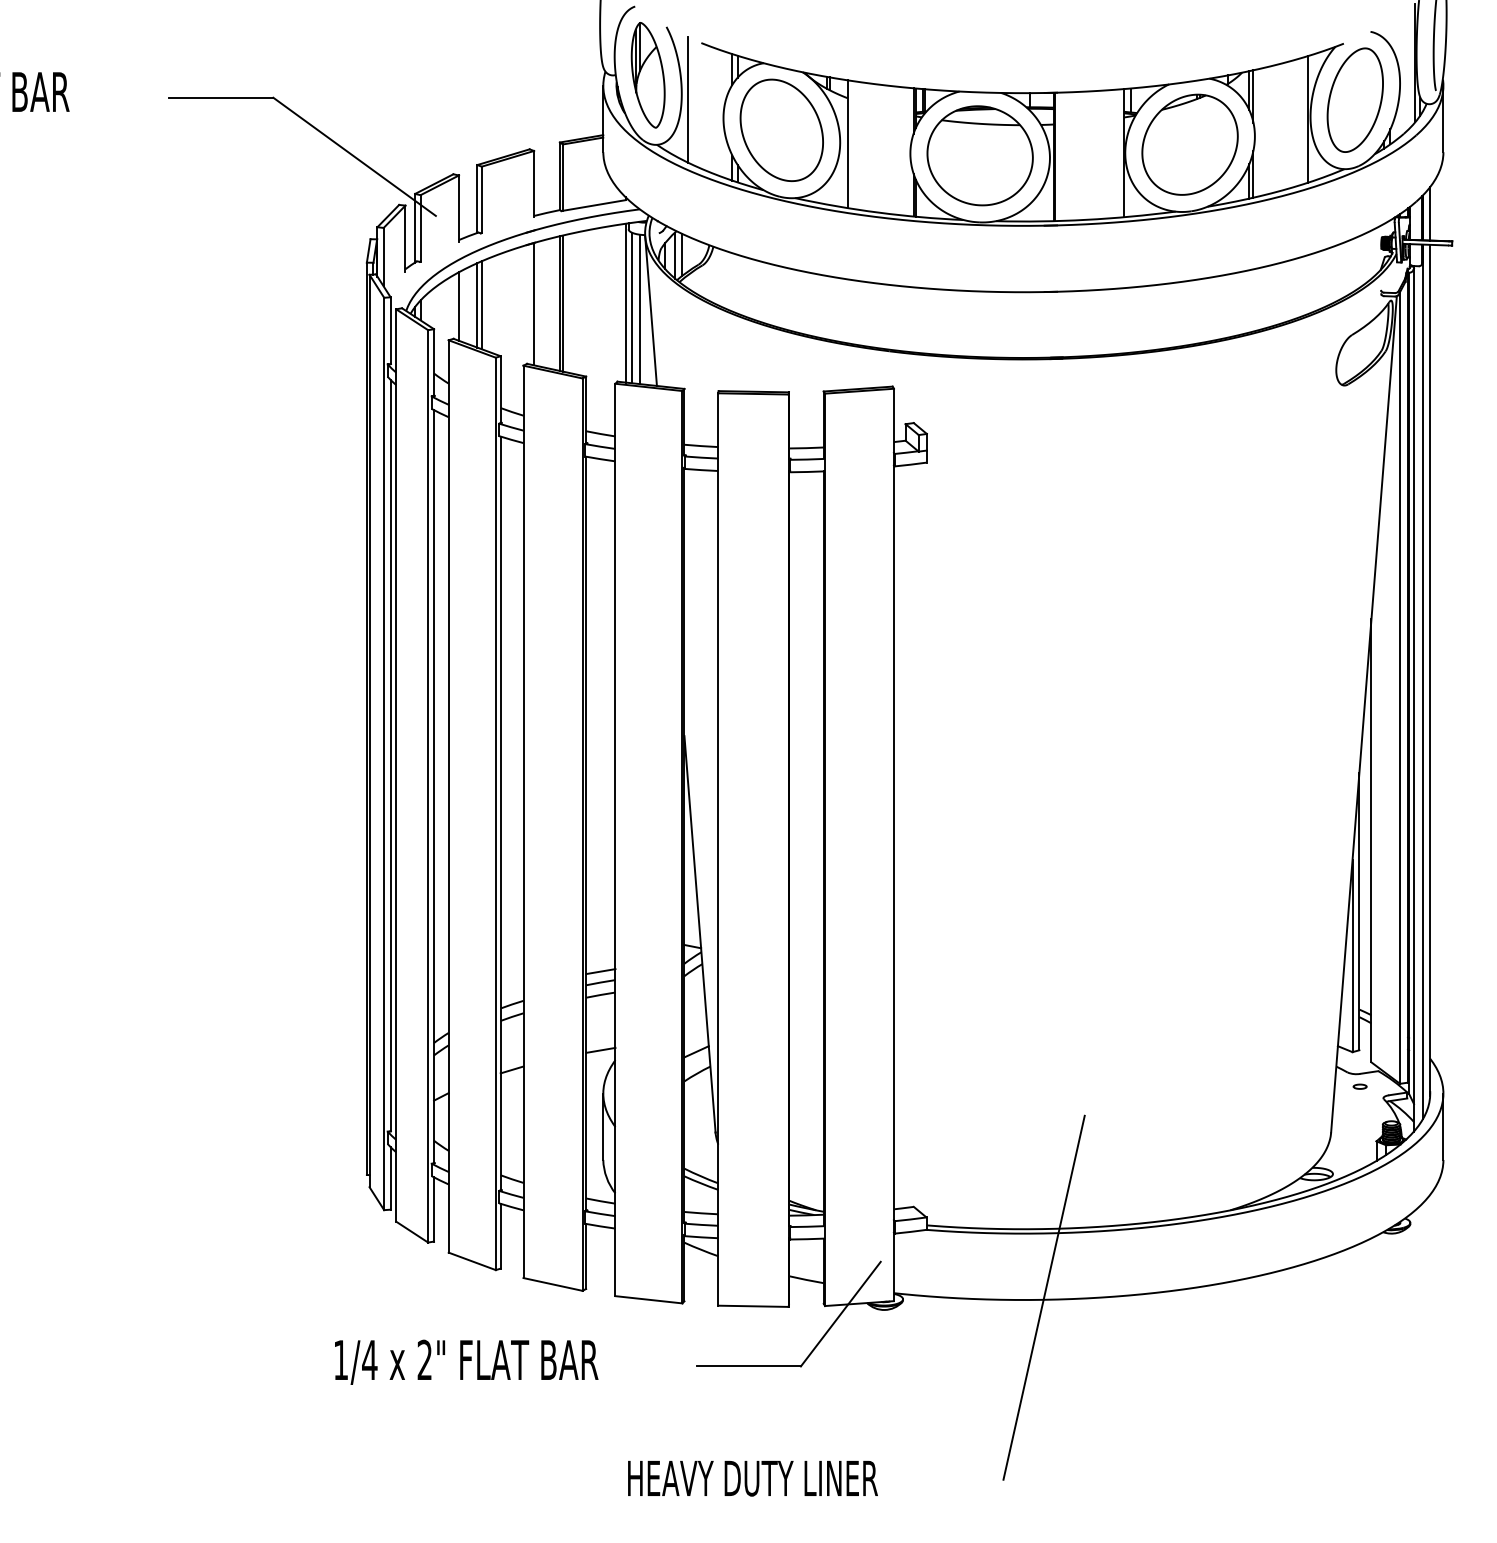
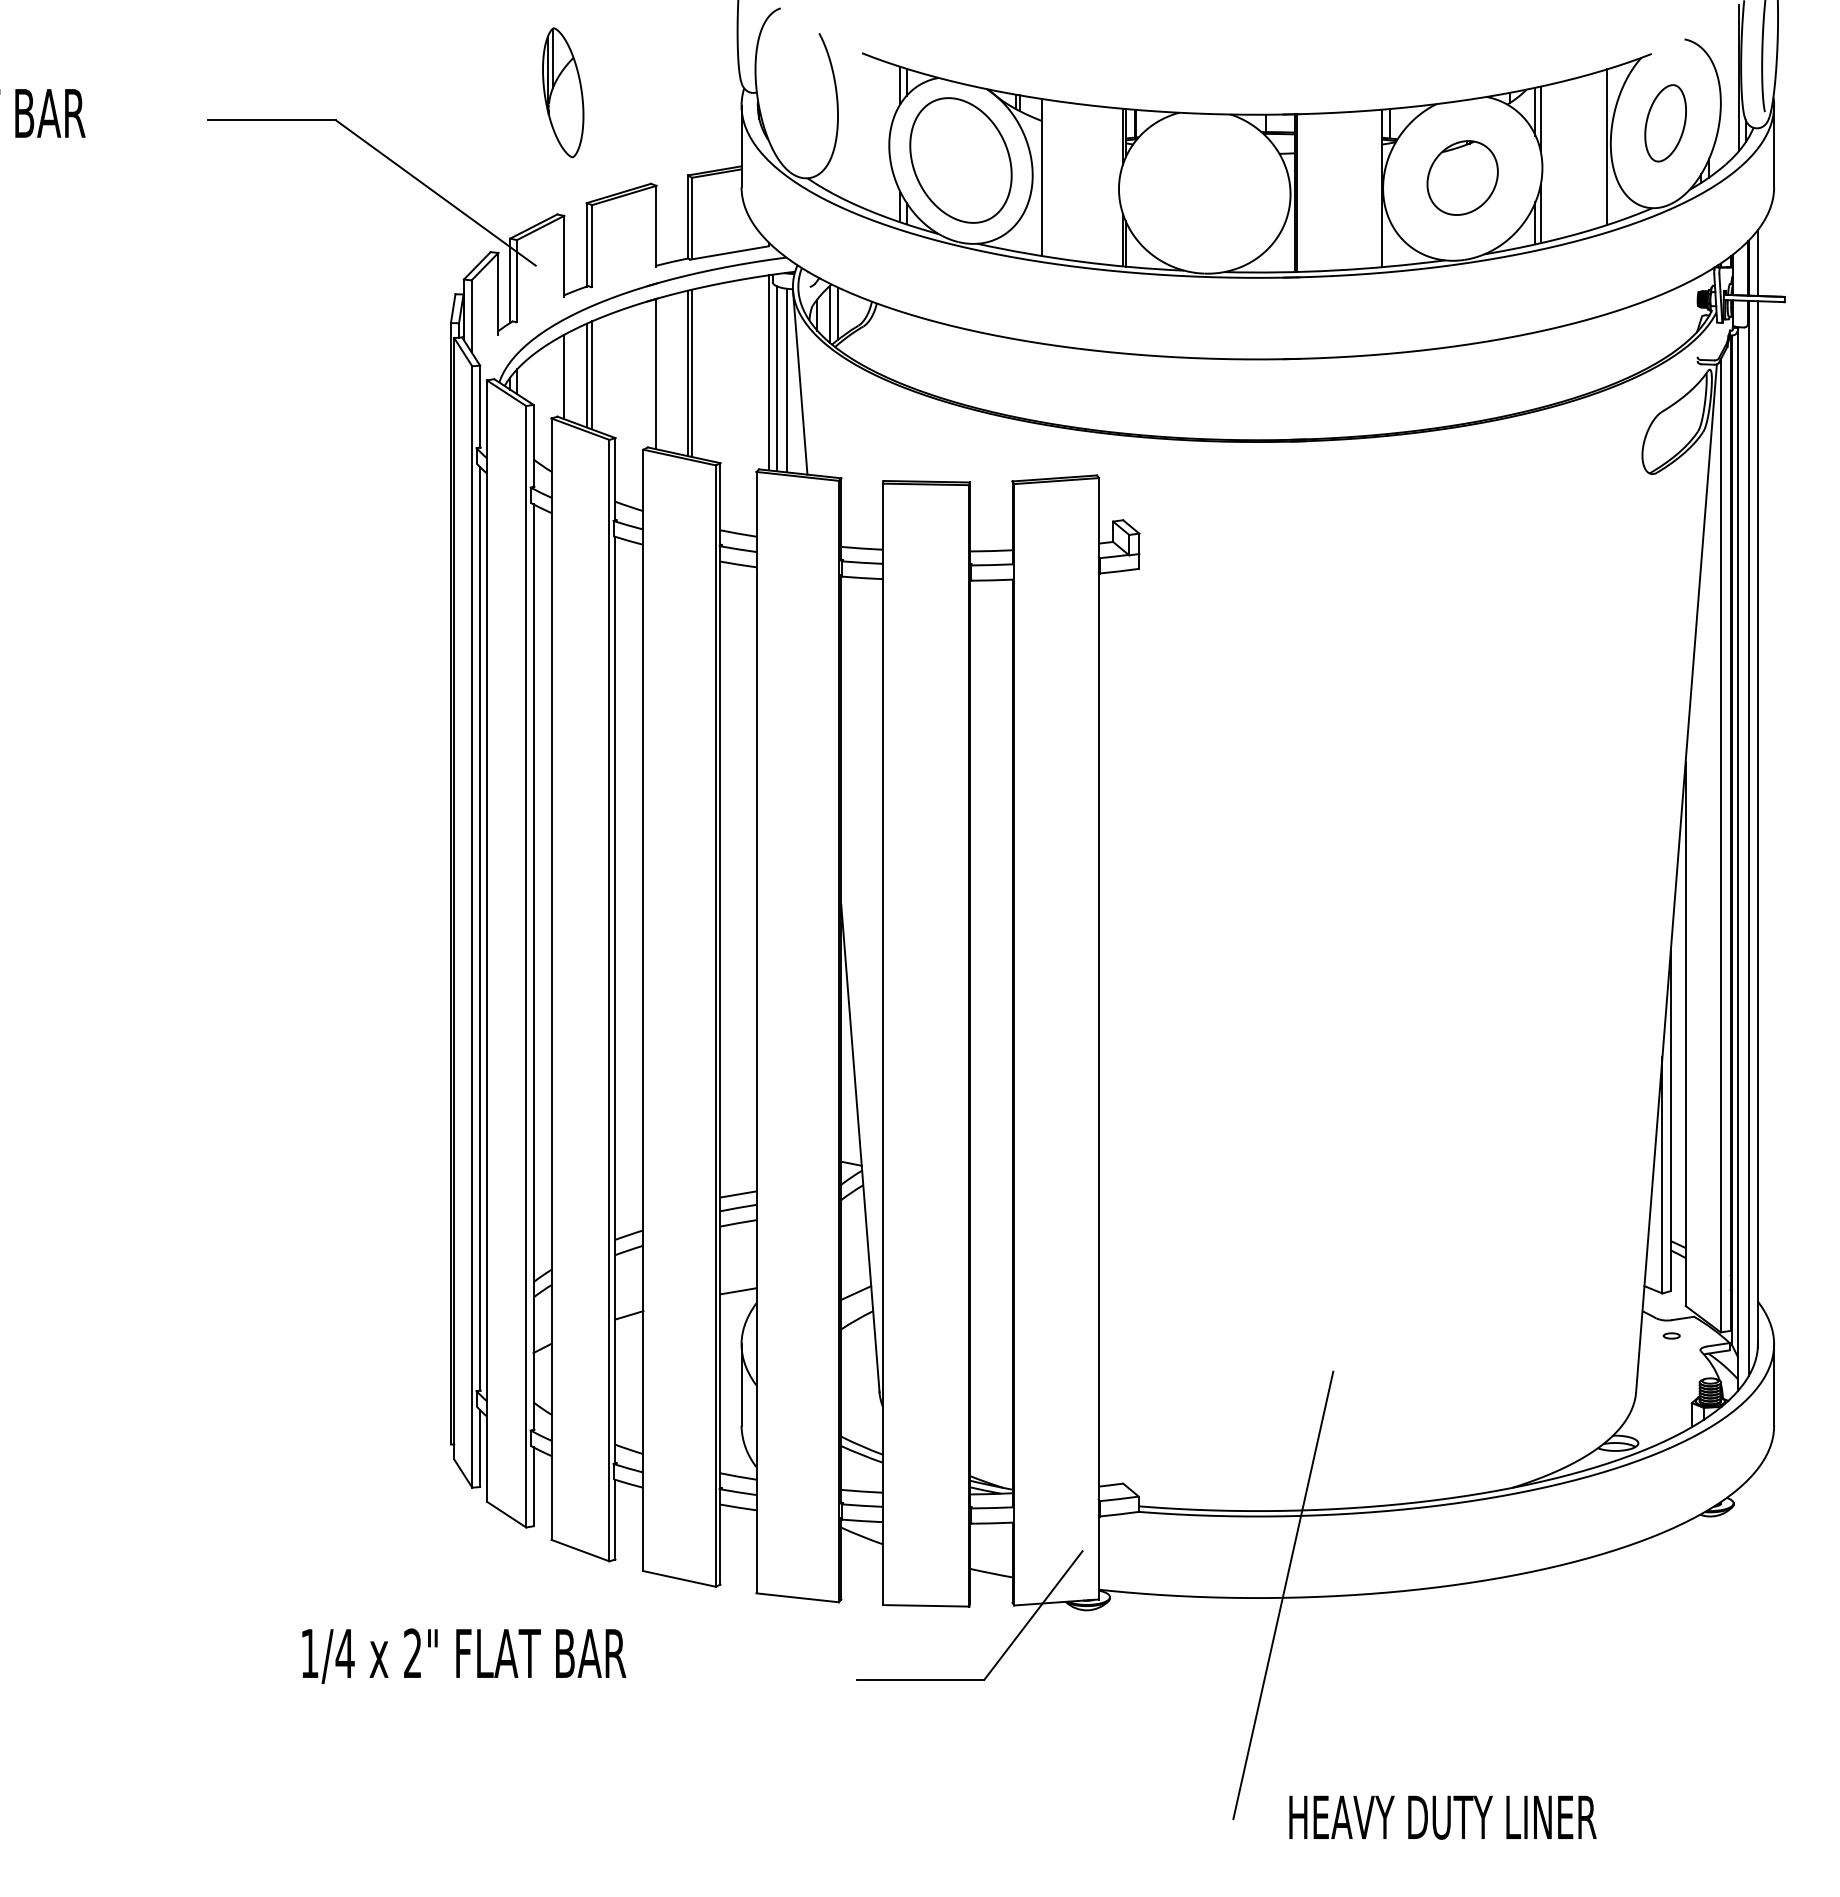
part: (647, 75) -> (562, 93), moved
line: (687, 99) -> (845, 122), removed
part: (1354, 99) -> (1664, 122), size x0.6
part: (1189, 144) -> (1462, 177), size x0.6
part: (979, 155) -> (1203, 191), removed
text: (466, 1361) -> (464, 1655), moved
text: (752, 1478) -> (1442, 1817), moved

